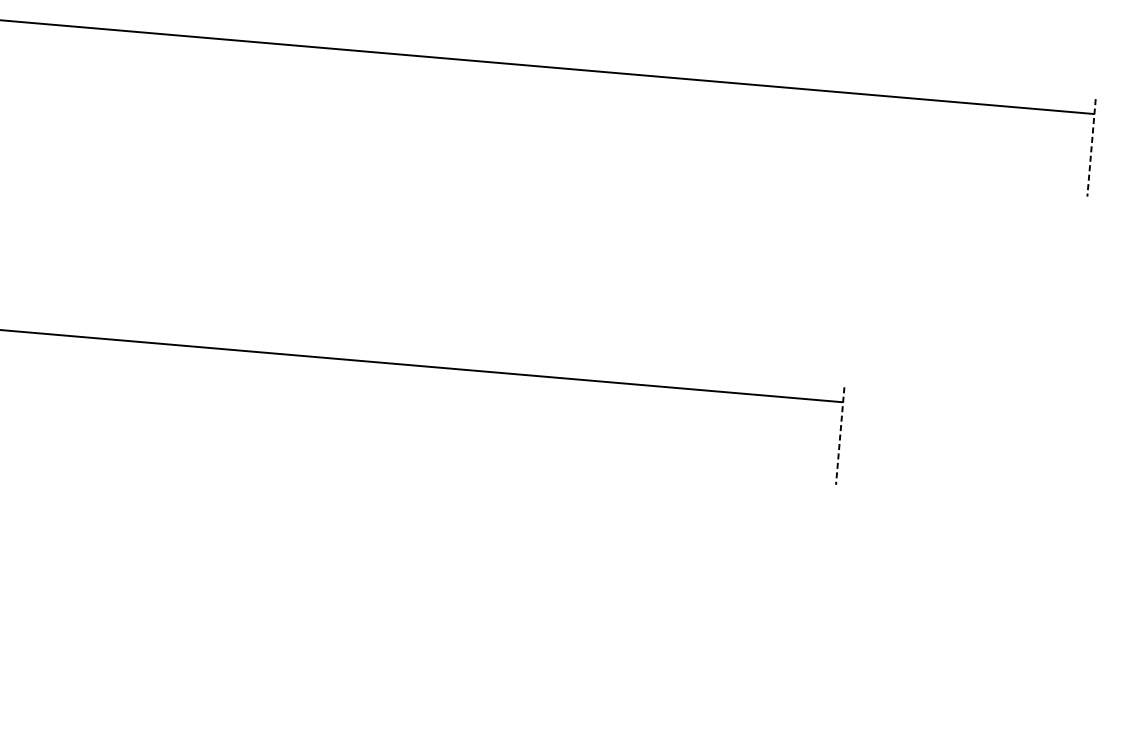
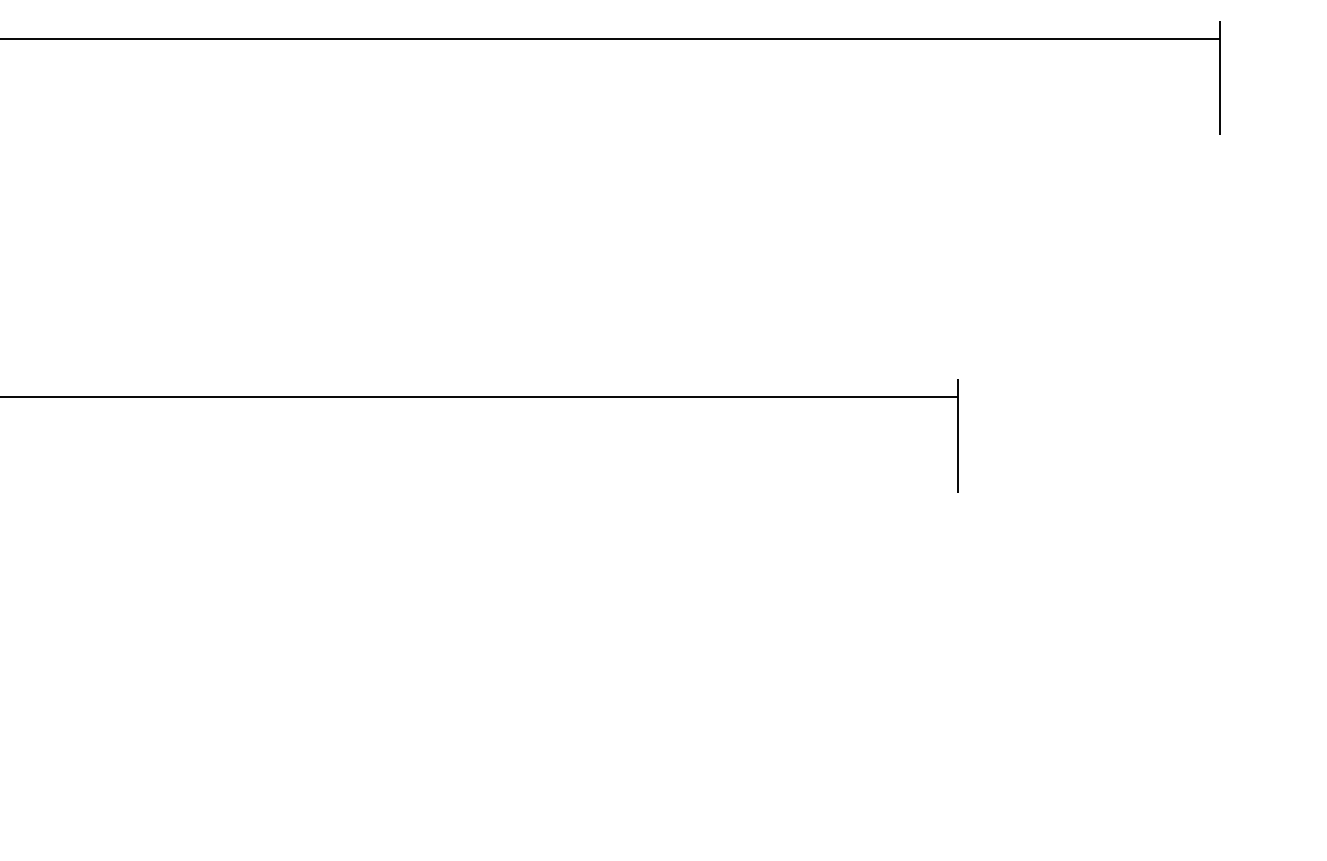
line: (1091, 148) -> (1220, 78), dashed -> solid
line: (840, 436) -> (958, 436), dashed -> solid

